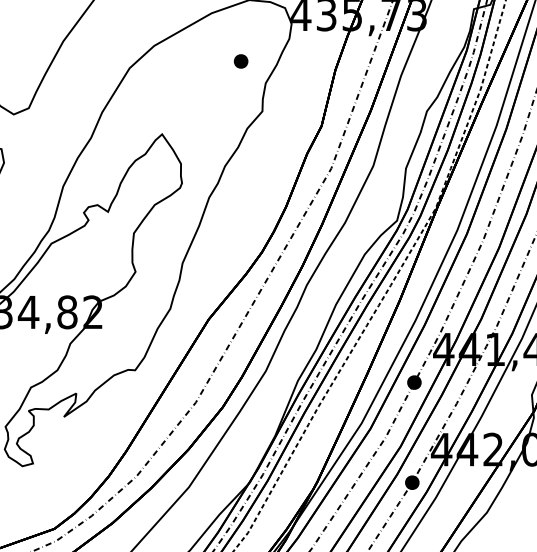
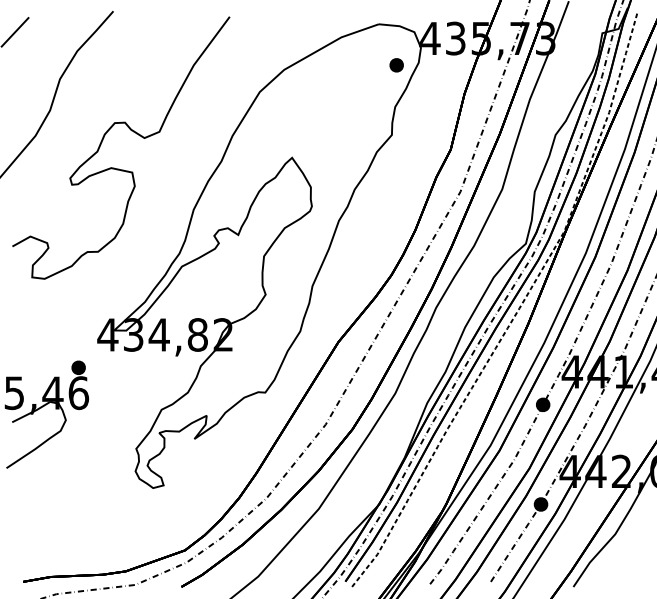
part: (240, 61) -> (396, 65), moved

